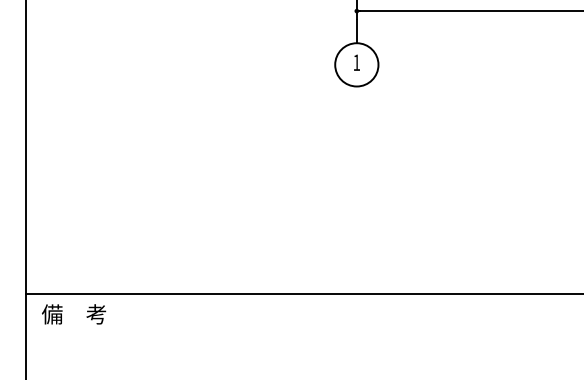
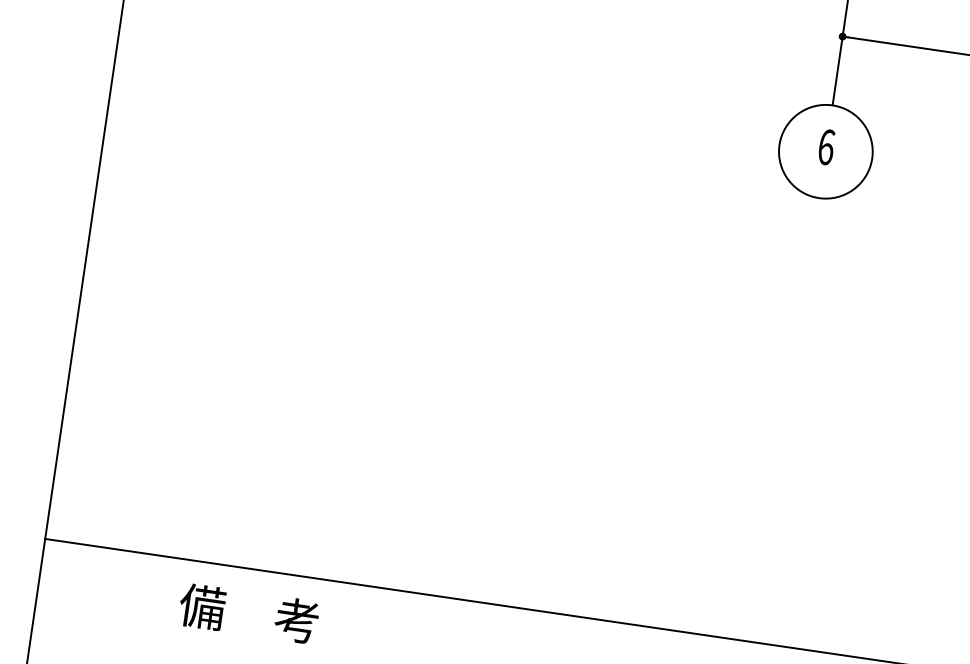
text: (356, 62) -> (825, 146), 1 -> 6
text: (74, 314) -> (249, 614), moved

